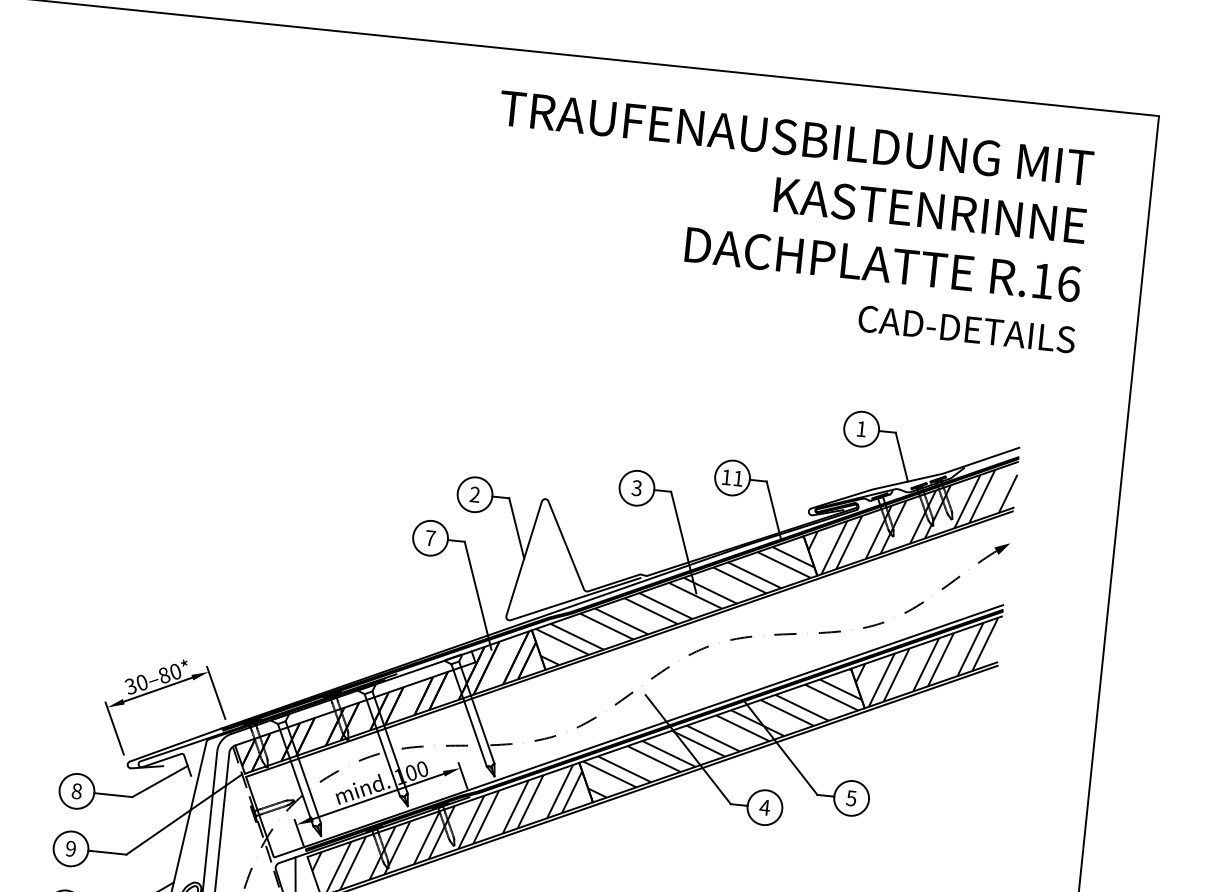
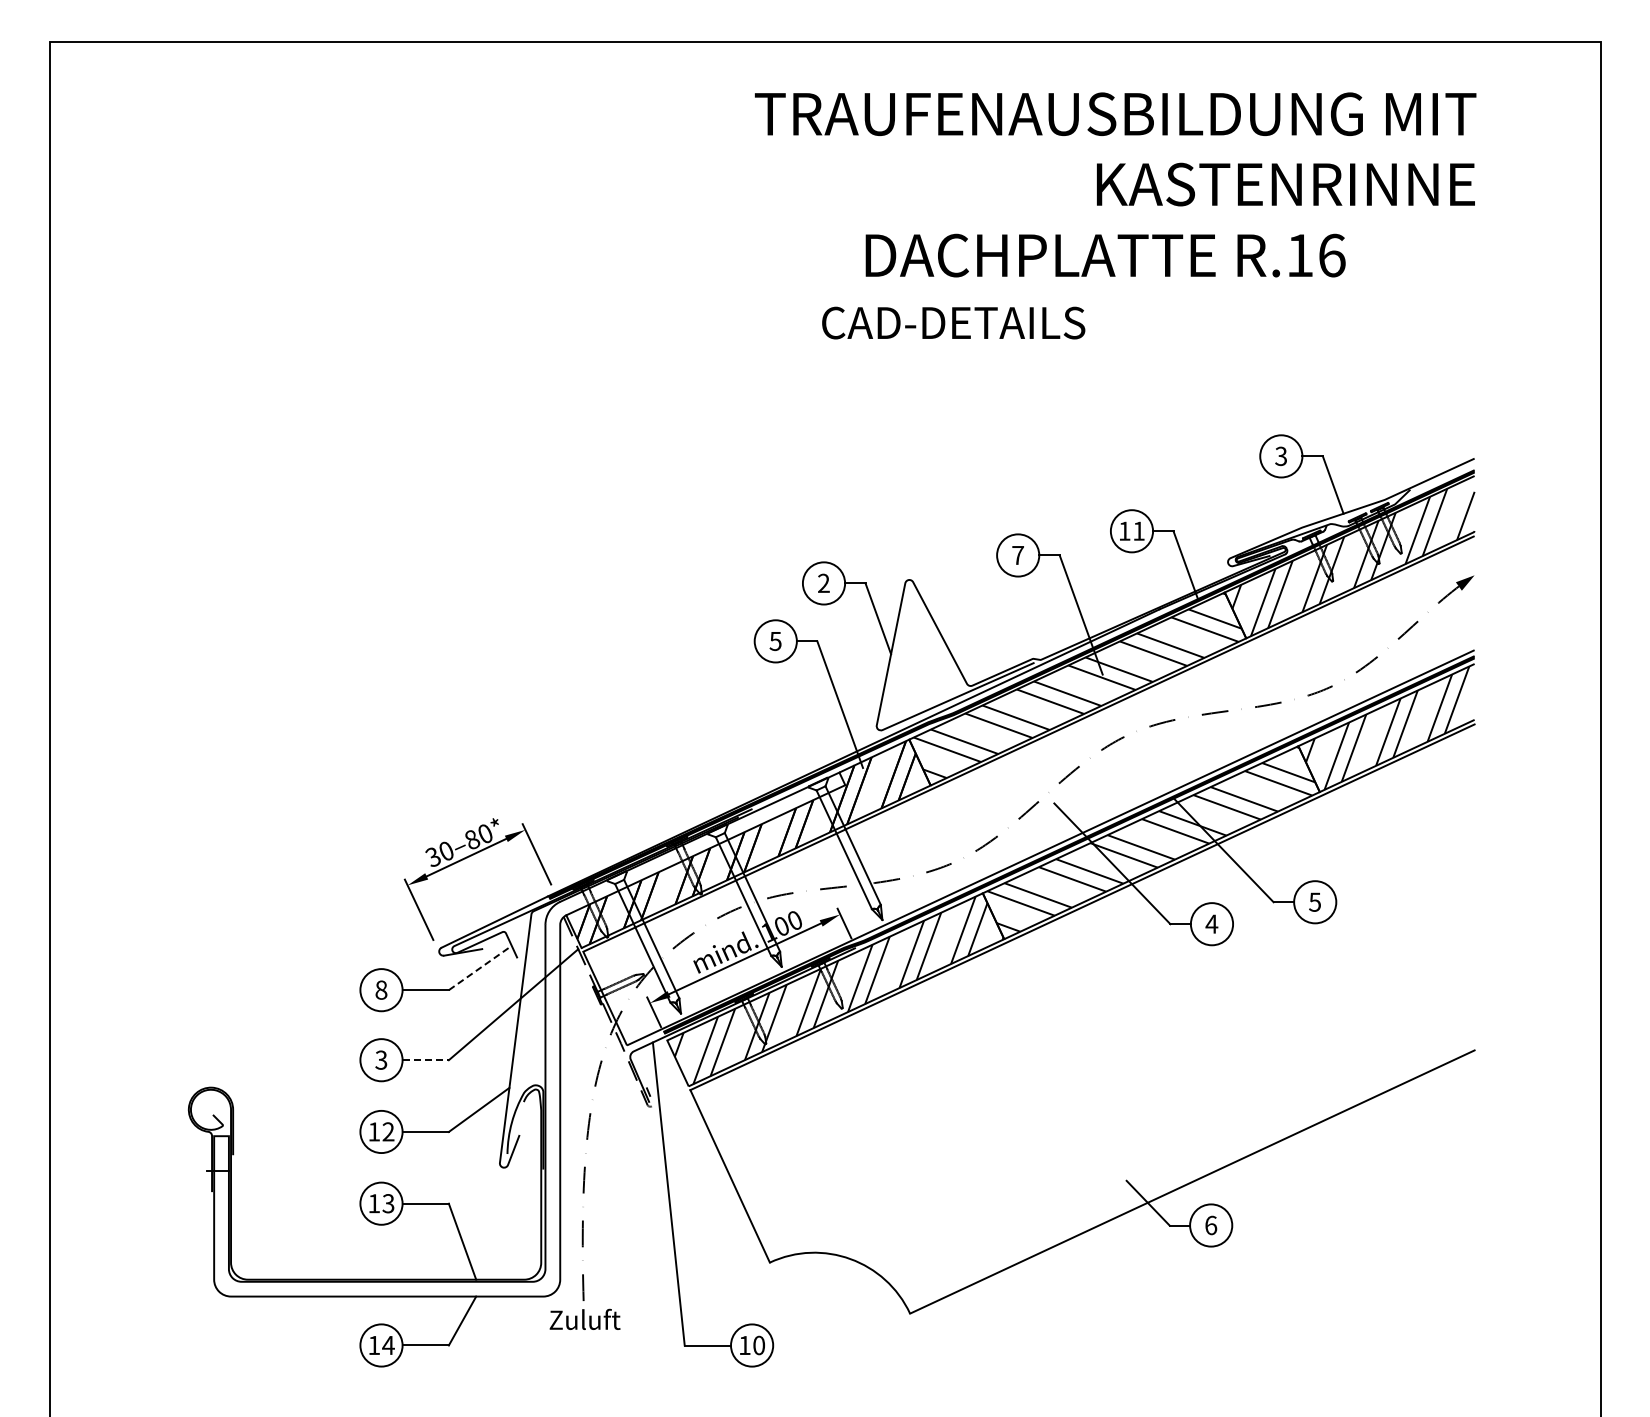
text: (793, 167) -> (1115, 149), moved
text: (882, 264) -> (1105, 255), moved
text: (966, 328) -> (953, 322), moved
text: (860, 429) -> (1280, 456), 1 -> 3
text: (637, 488) -> (1018, 555), 3 -> 7
text: (430, 538) -> (775, 641), 7 -> 5
line: (160, 781) -> (480, 967), solid -> dashed
text: (71, 849) -> (381, 1060), 9 -> 3
line: (107, 852) -> (426, 1060), solid -> dashed

